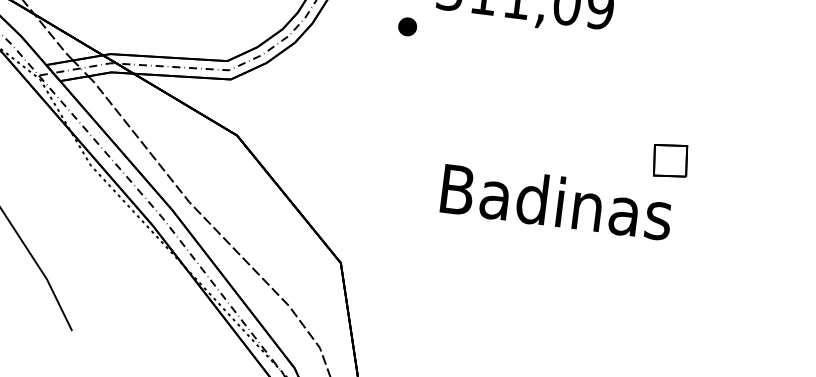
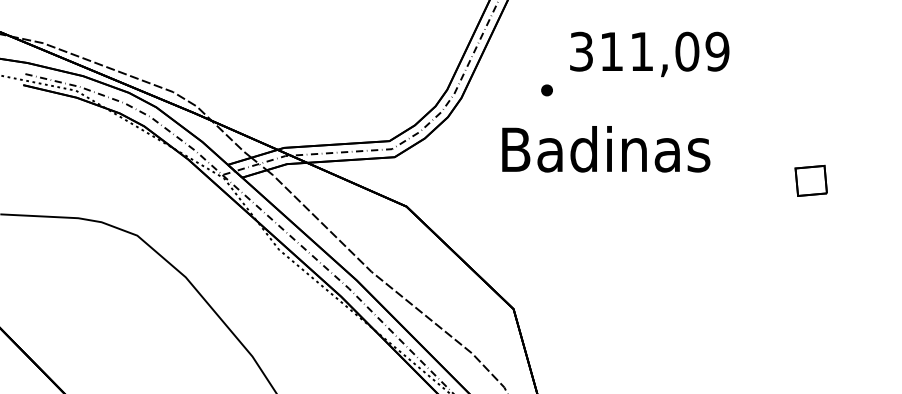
part: (406, 26) -> (546, 90), size x0.7
part: (669, 160) -> (810, 180), moved
text: (557, 202) -> (606, 149), moved

